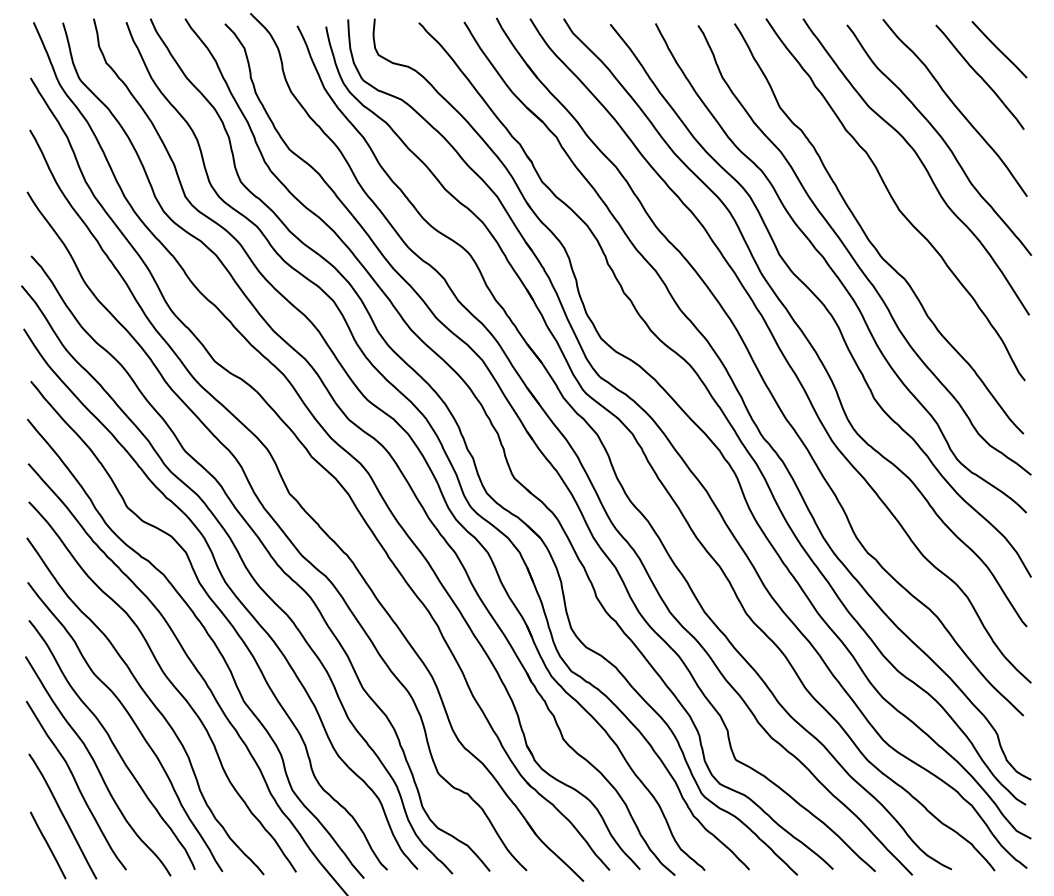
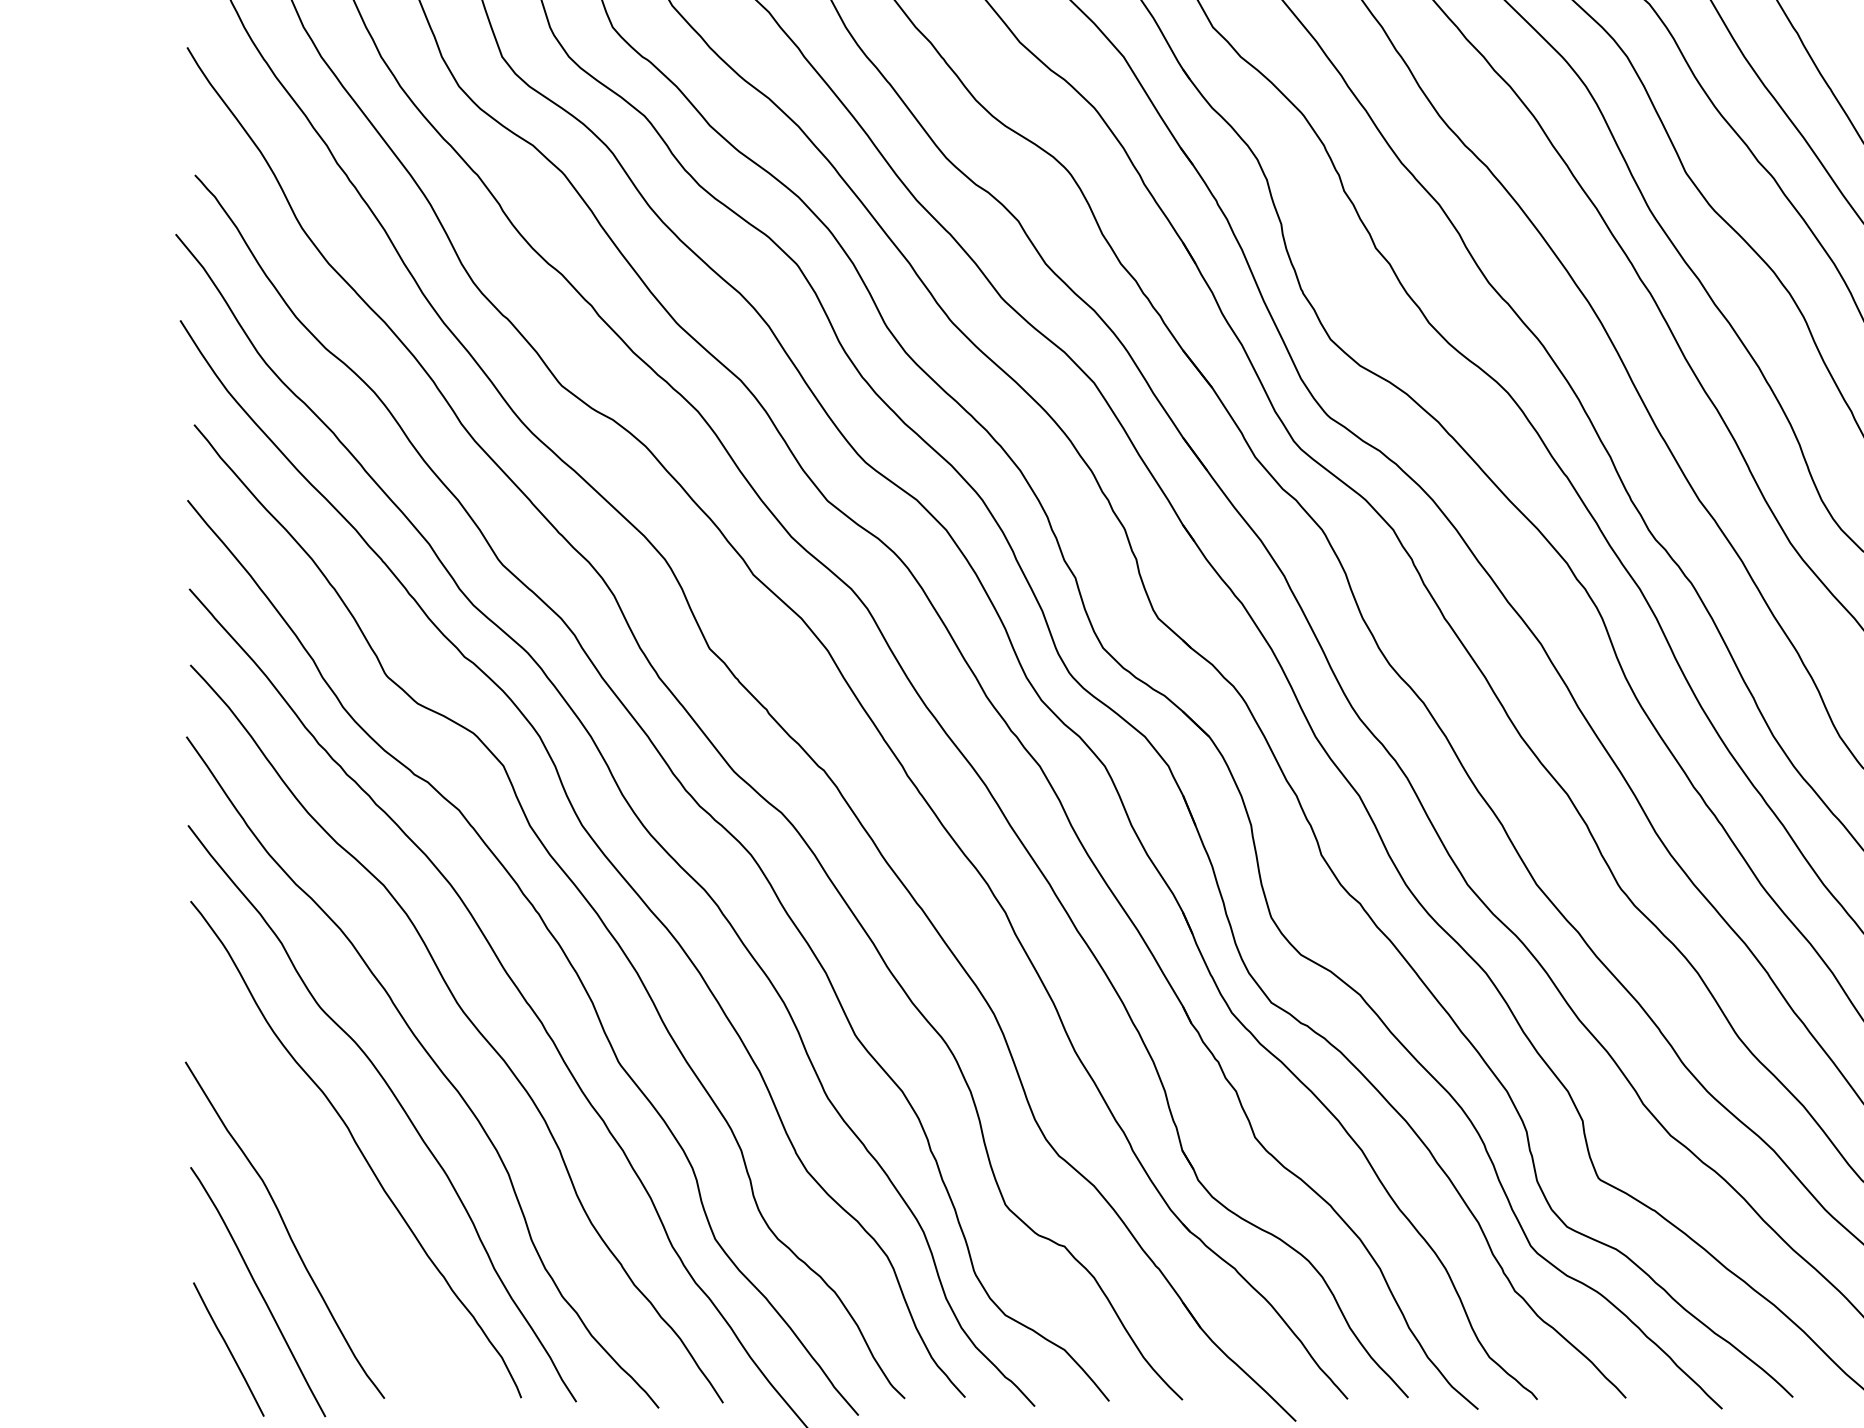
curve: (97, 766) -> (327, 1192), removed

